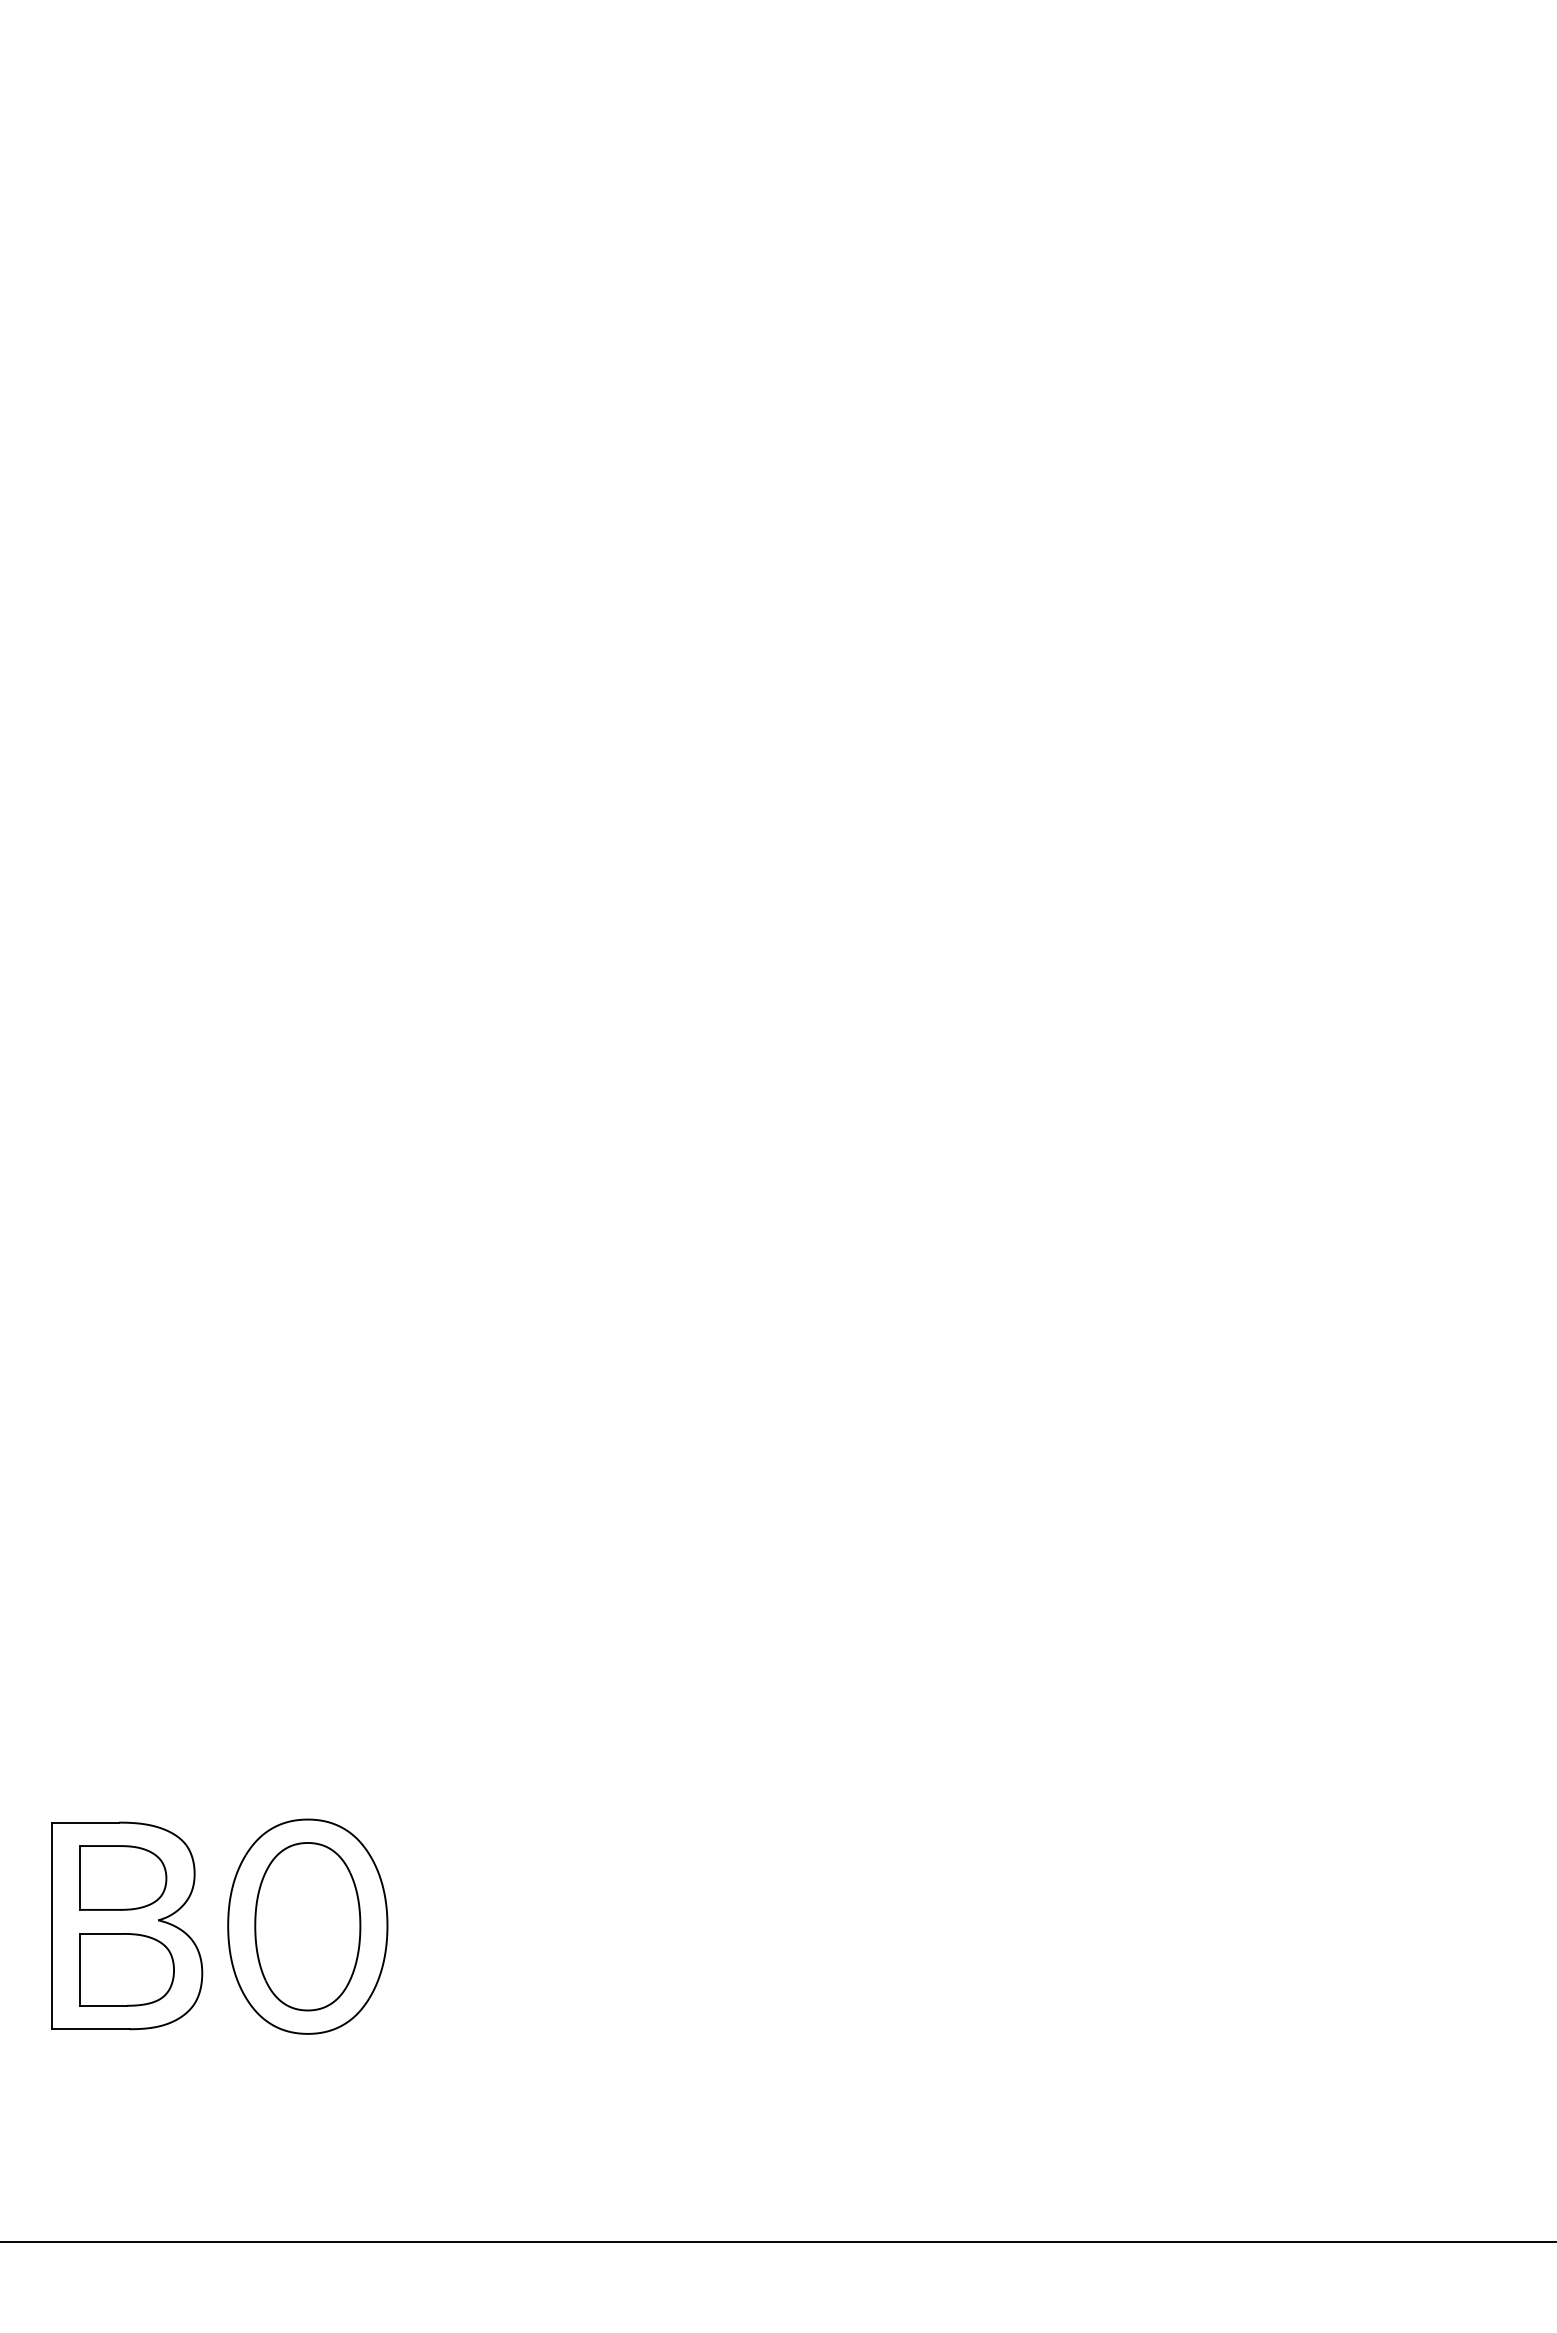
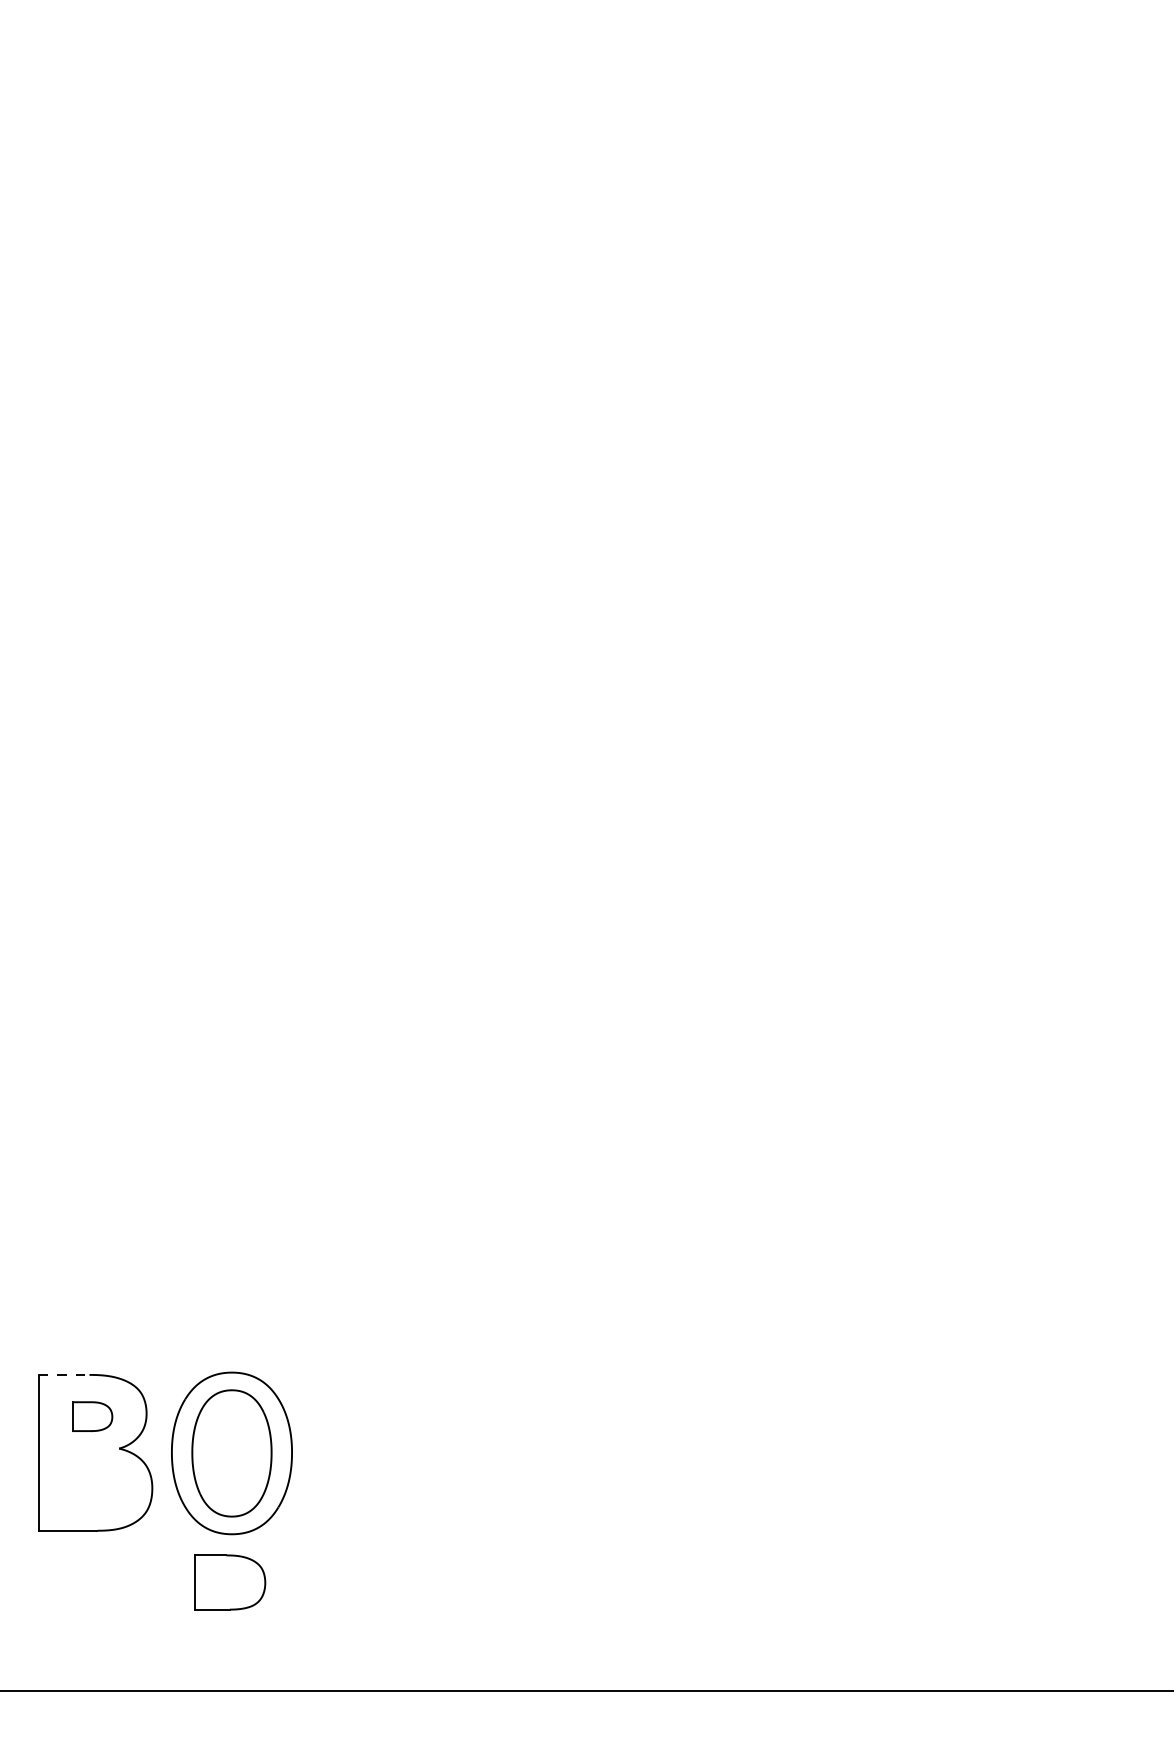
line: (86, 1822) -> (65, 1374), solid -> dashed
part: (123, 1877) -> (92, 1416), size x0.6
part: (126, 1969) -> (229, 1582), moved

